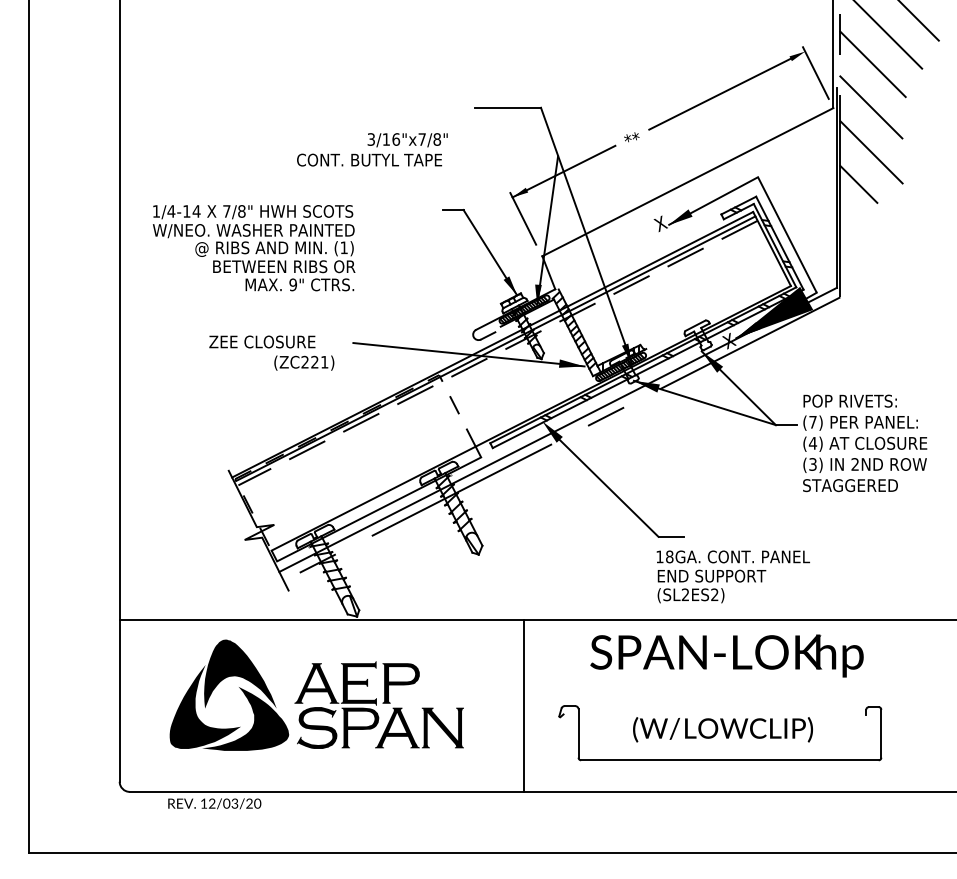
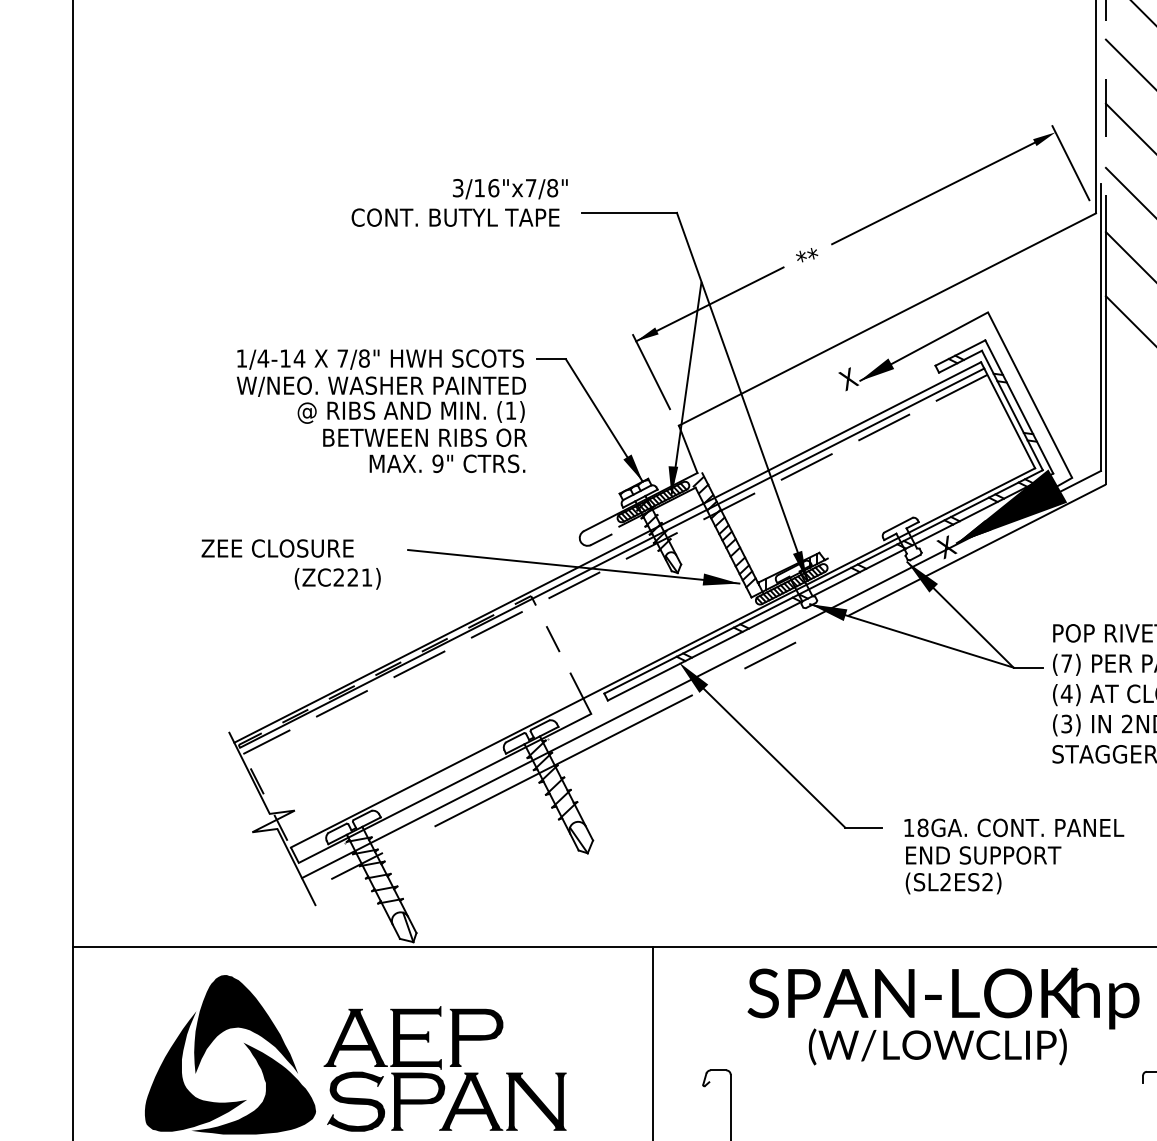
text: (372, 149) -> (459, 202), moved
text: (254, 248) -> (382, 411), moved
text: (732, 576) -> (1013, 855), moved
text: (722, 729) -> (937, 1046), moved

